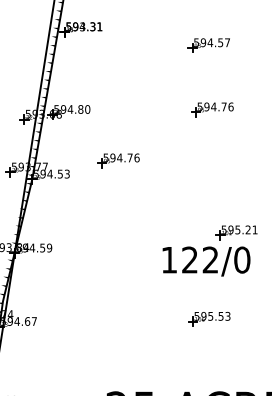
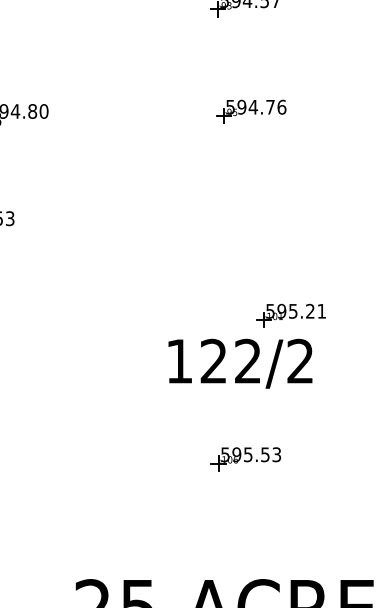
part: (118, 160) -> (95, 196), removed
text: (242, 259) -> (300, 360), 122/0 -> 122/2

